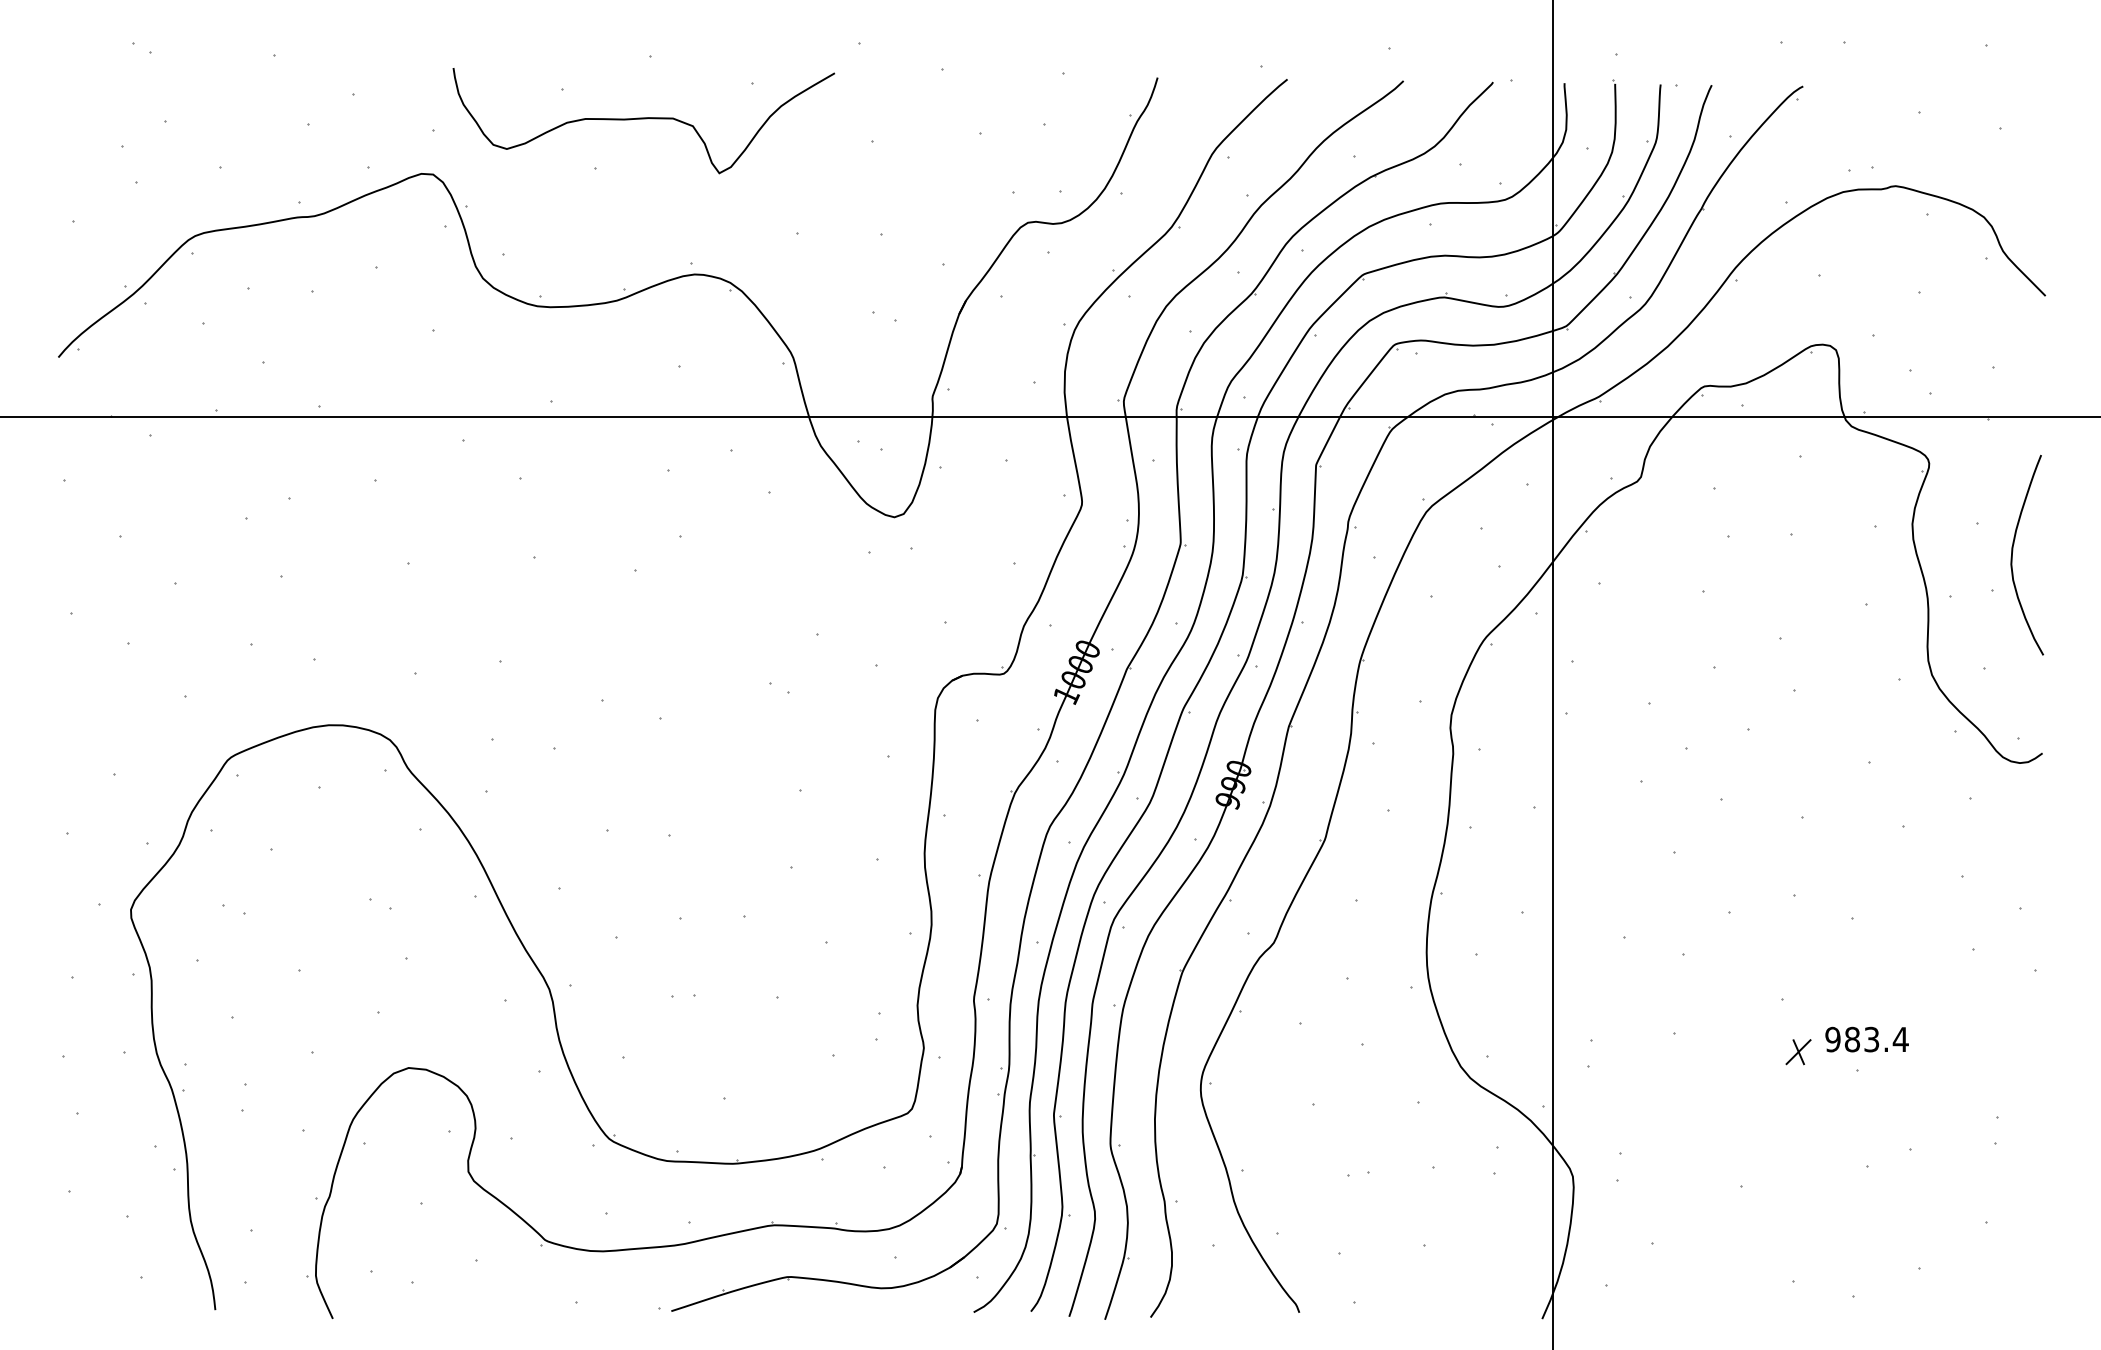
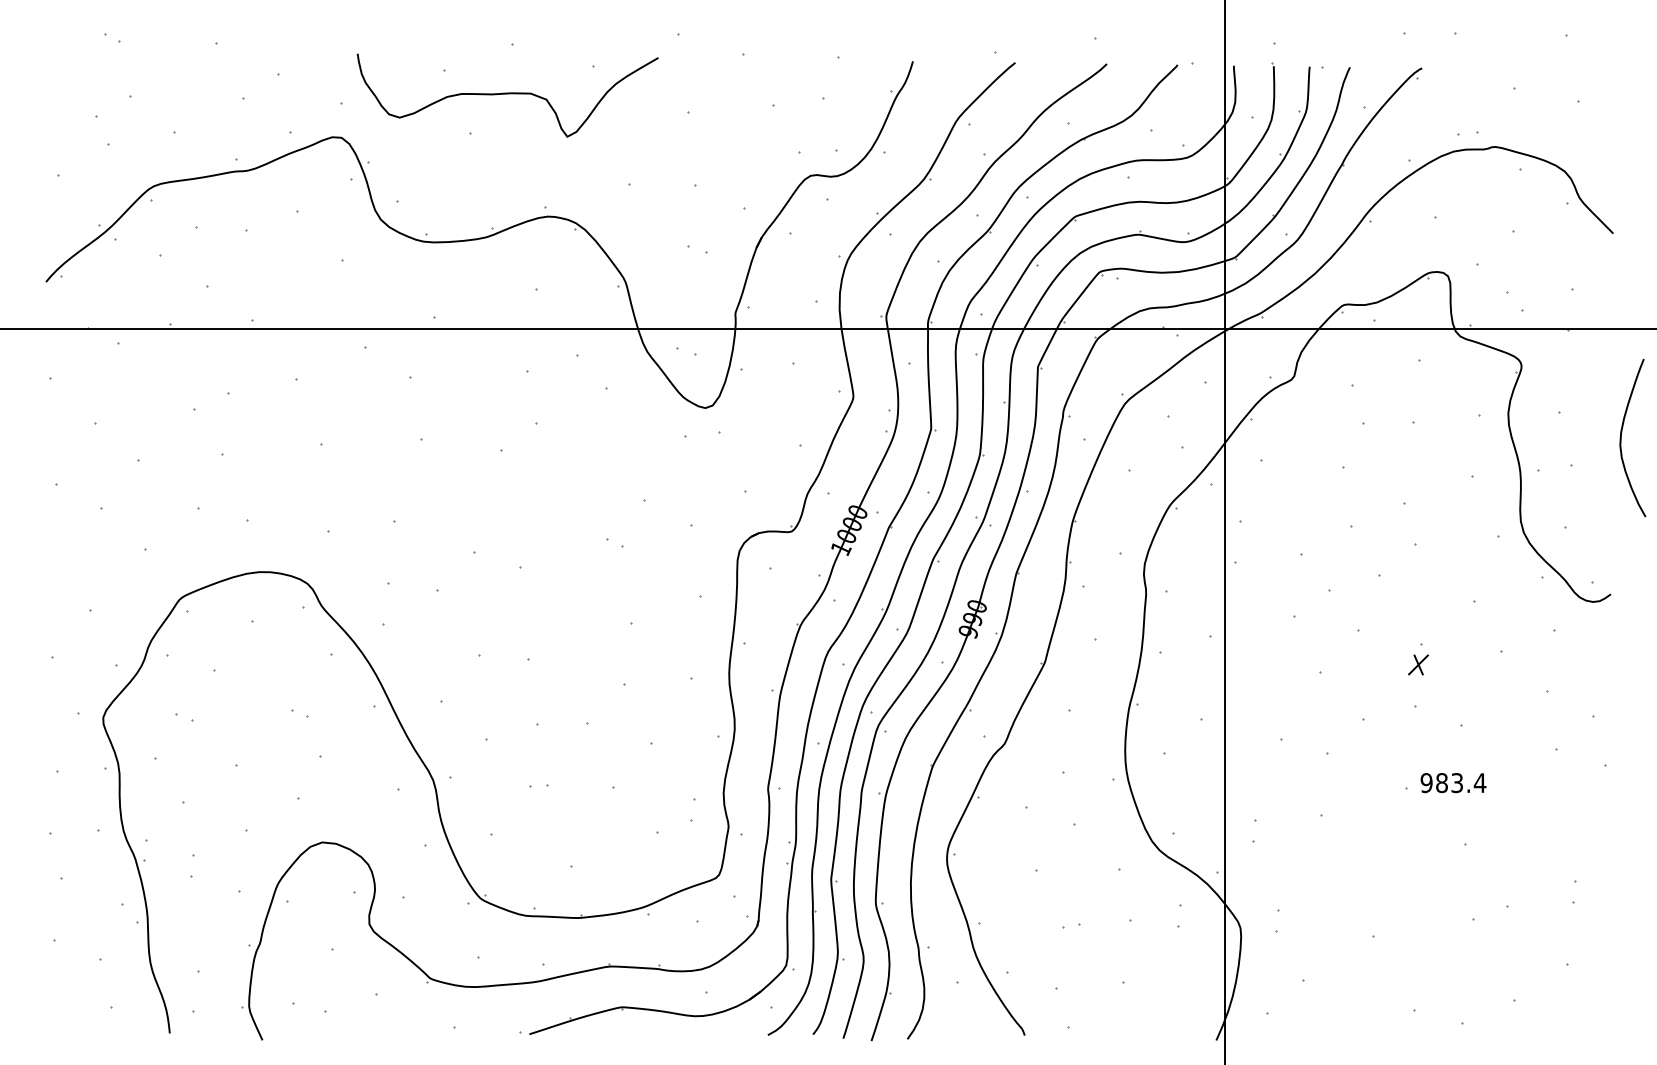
curve: (2012, 554) -> (1621, 437), moved
text: (1867, 1040) -> (1453, 783), moved
part: (1798, 1051) -> (1418, 664), moved

